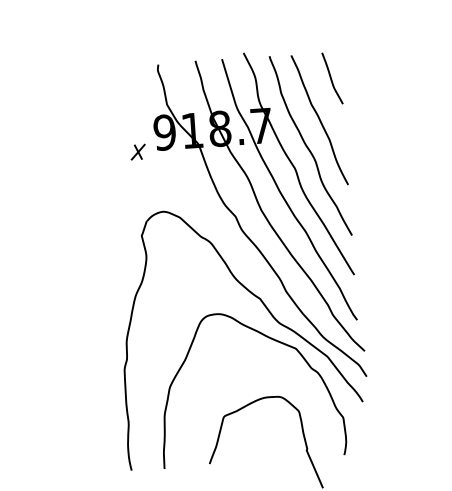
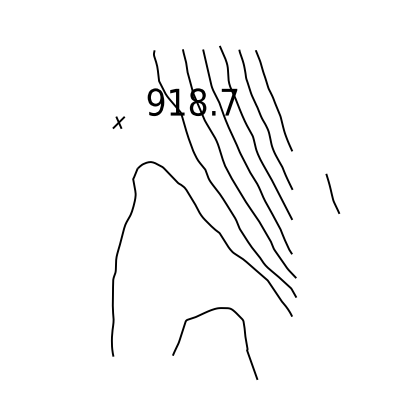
curve: (332, 78) -> (332, 193), moved
part: (137, 152) -> (118, 122), moved
curve: (270, 339) -> (225, 264), removed

